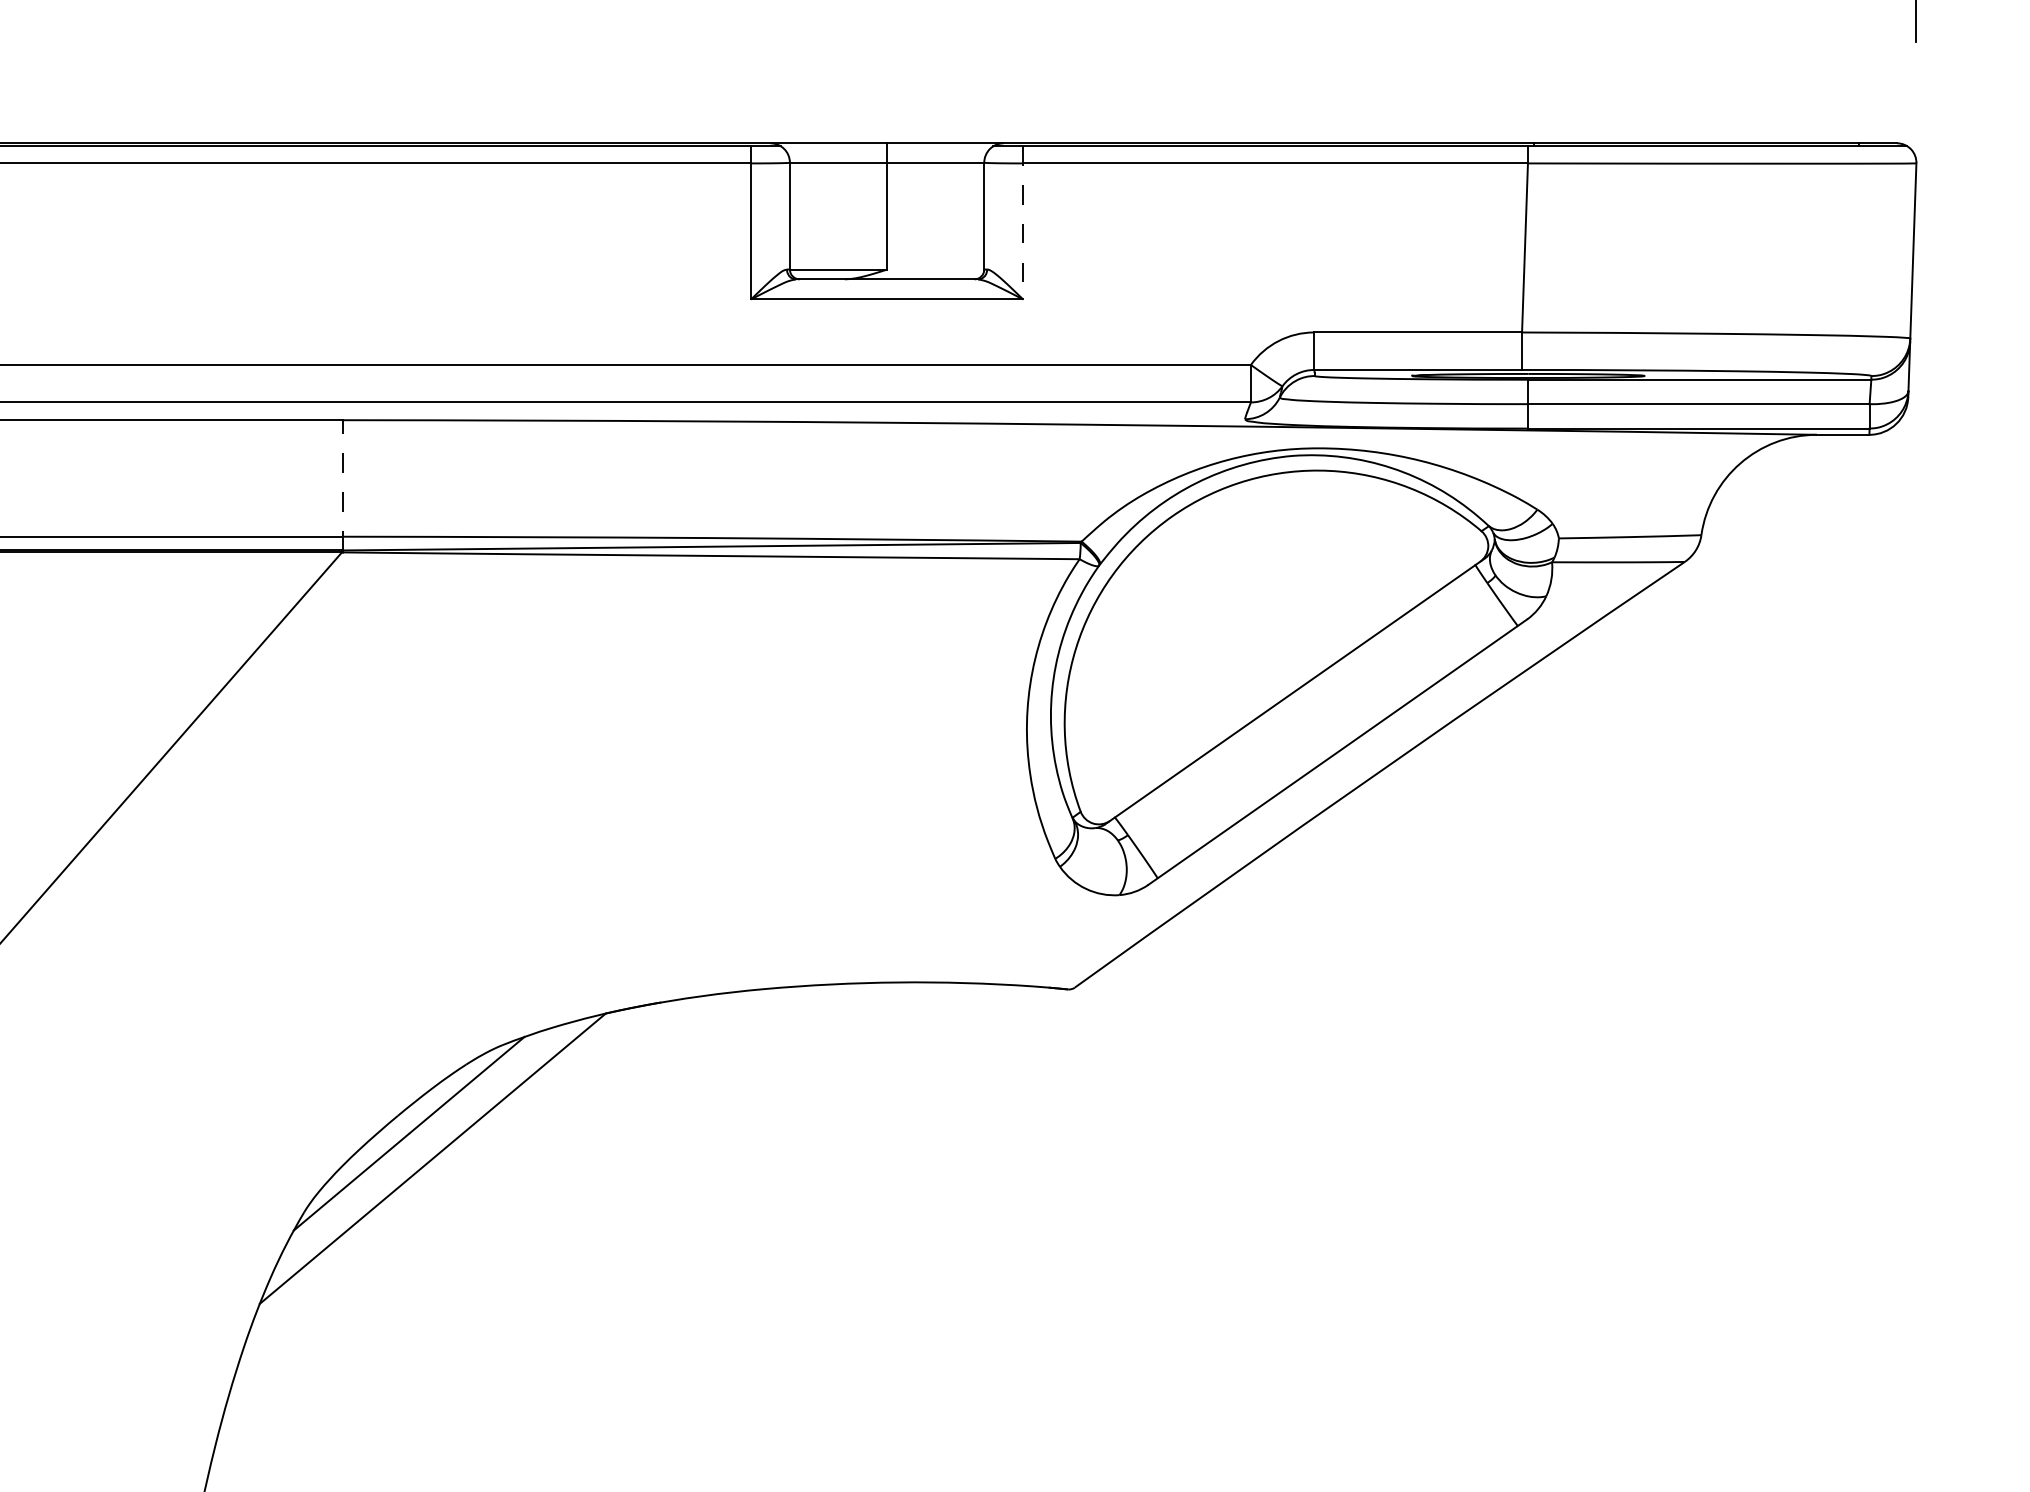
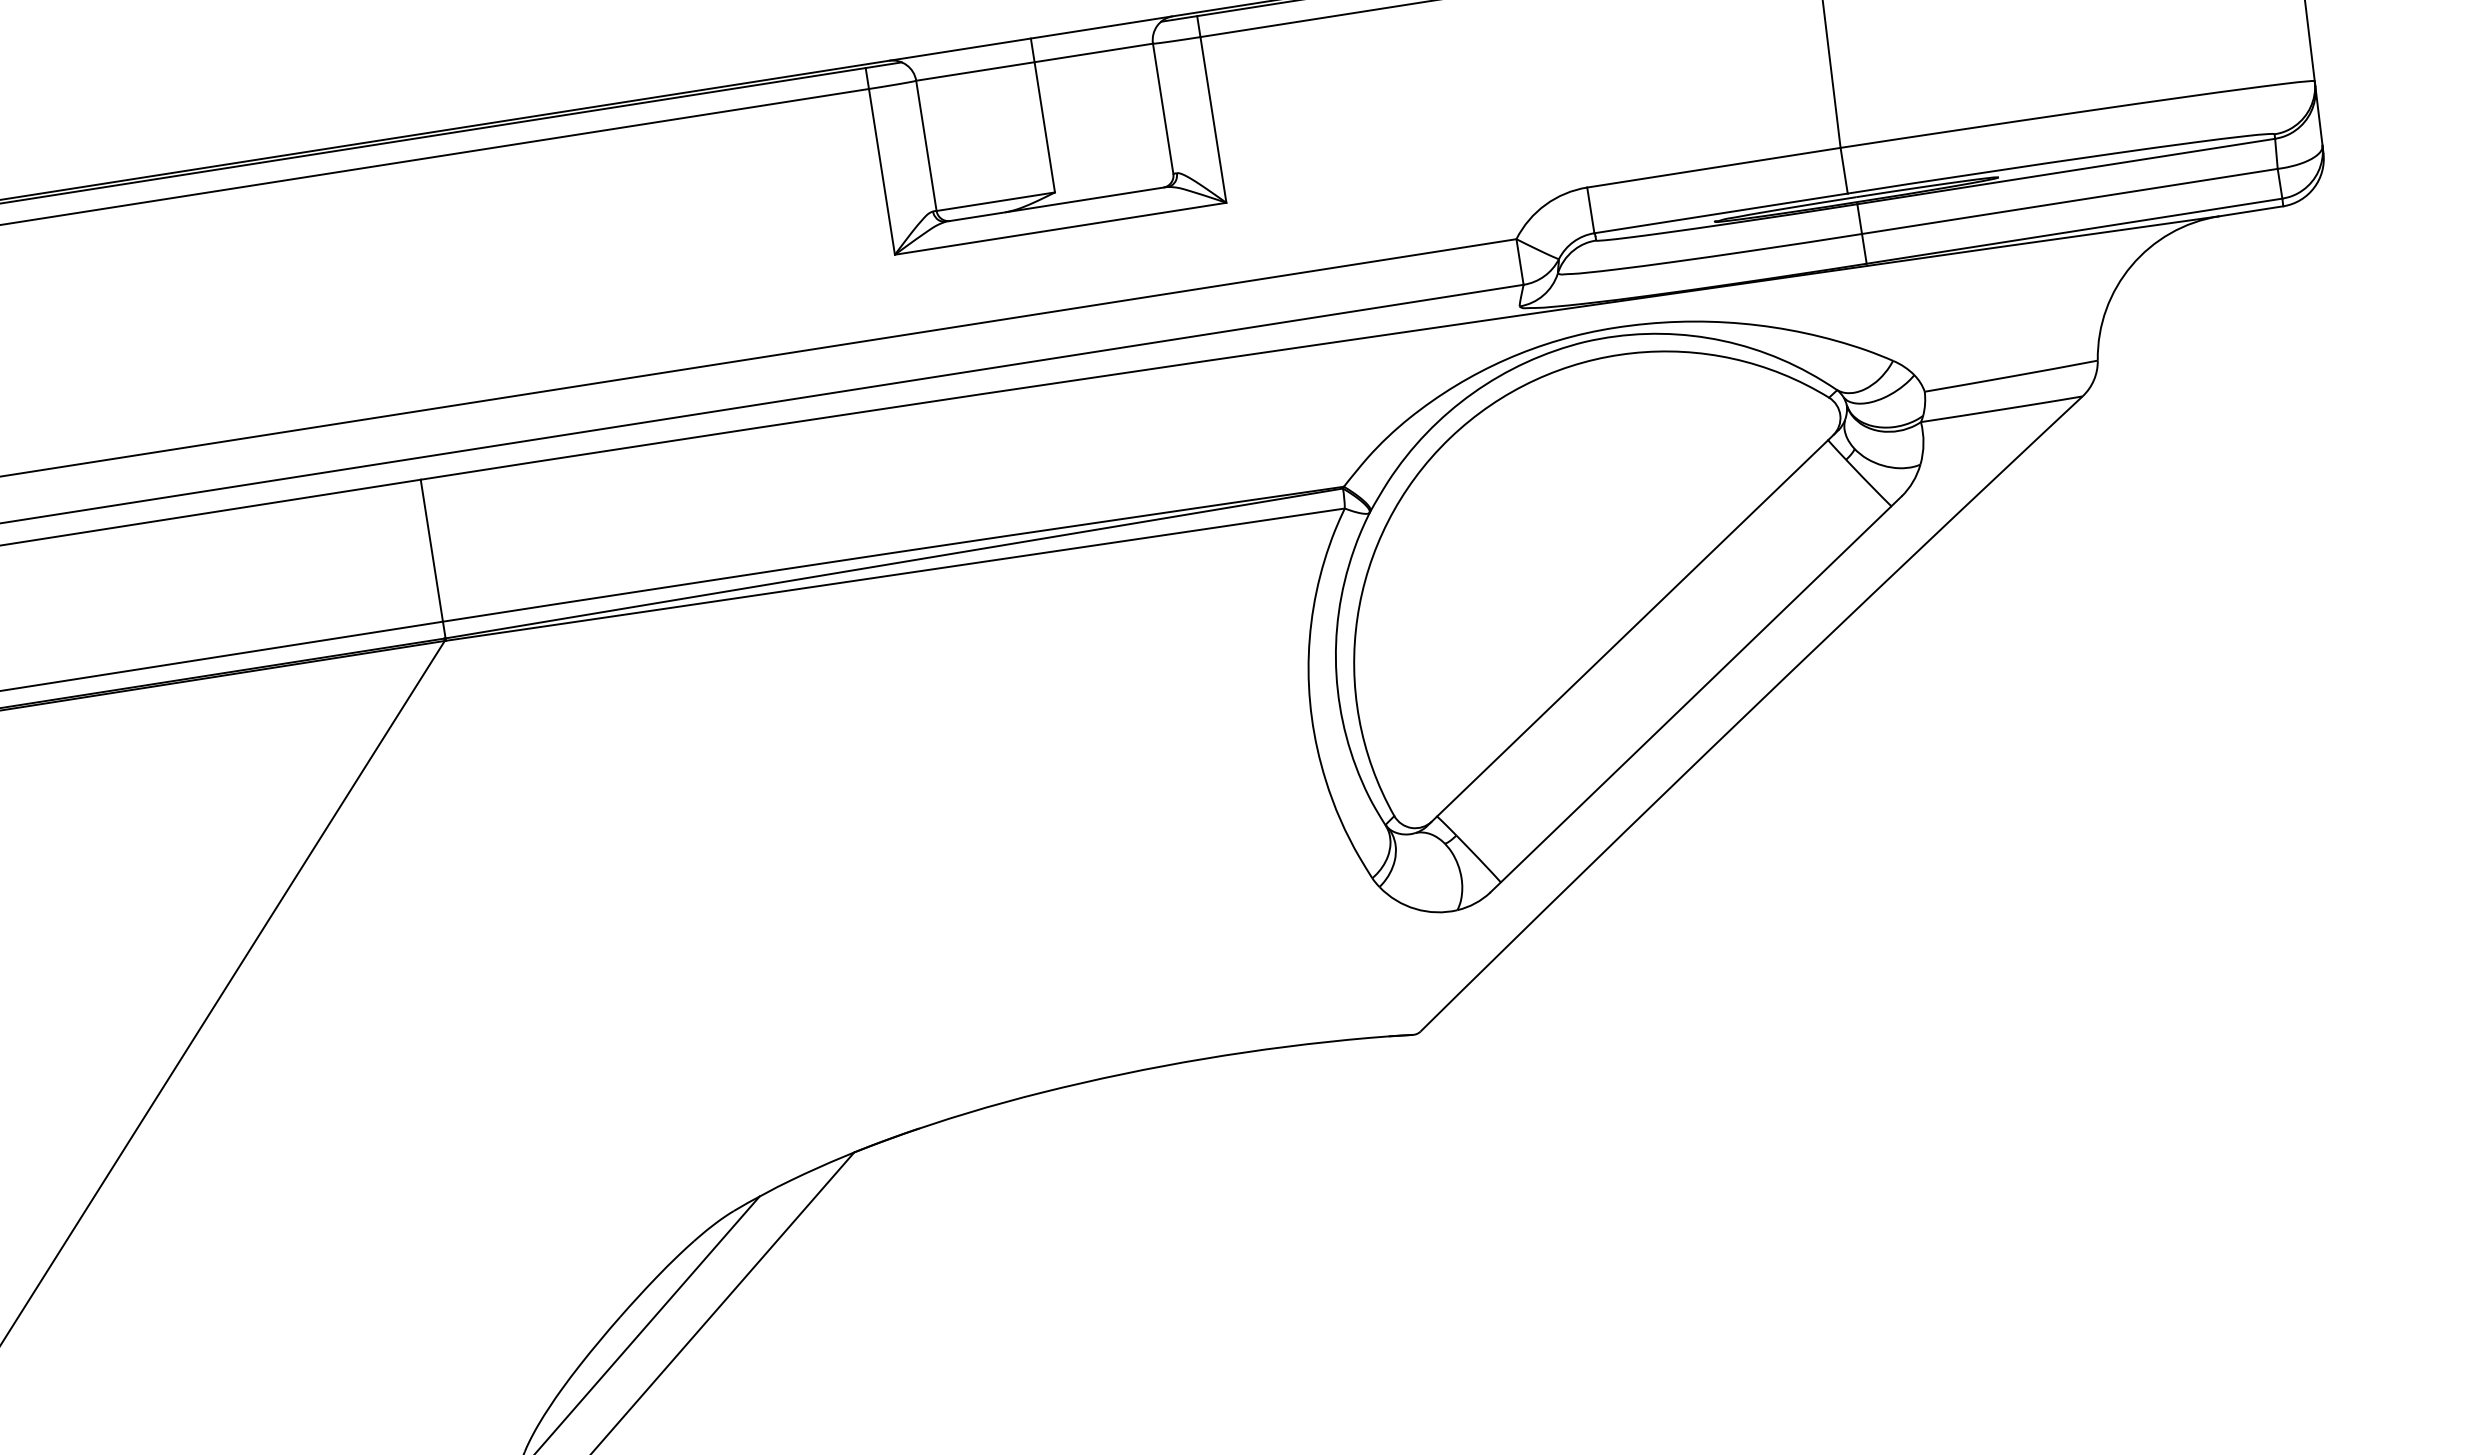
line: (1023, 222) -> (1212, 109), dashed -> solid
line: (342, 484) -> (432, 558), dashed -> solid

